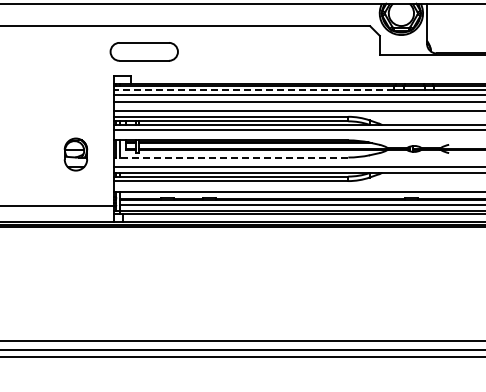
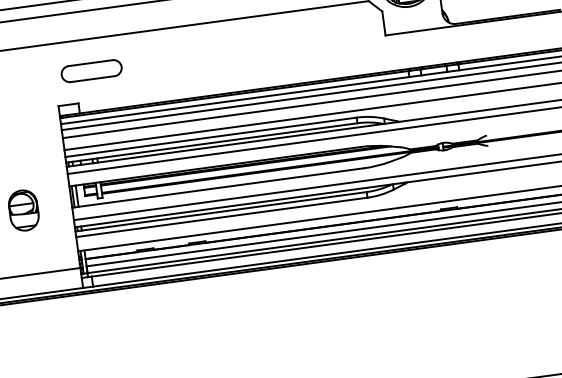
part: (144, 51) -> (91, 70), size x0.71
line: (254, 90) -> (235, 100), dashed -> solid
line: (231, 157) -> (218, 187), dashed -> solid

